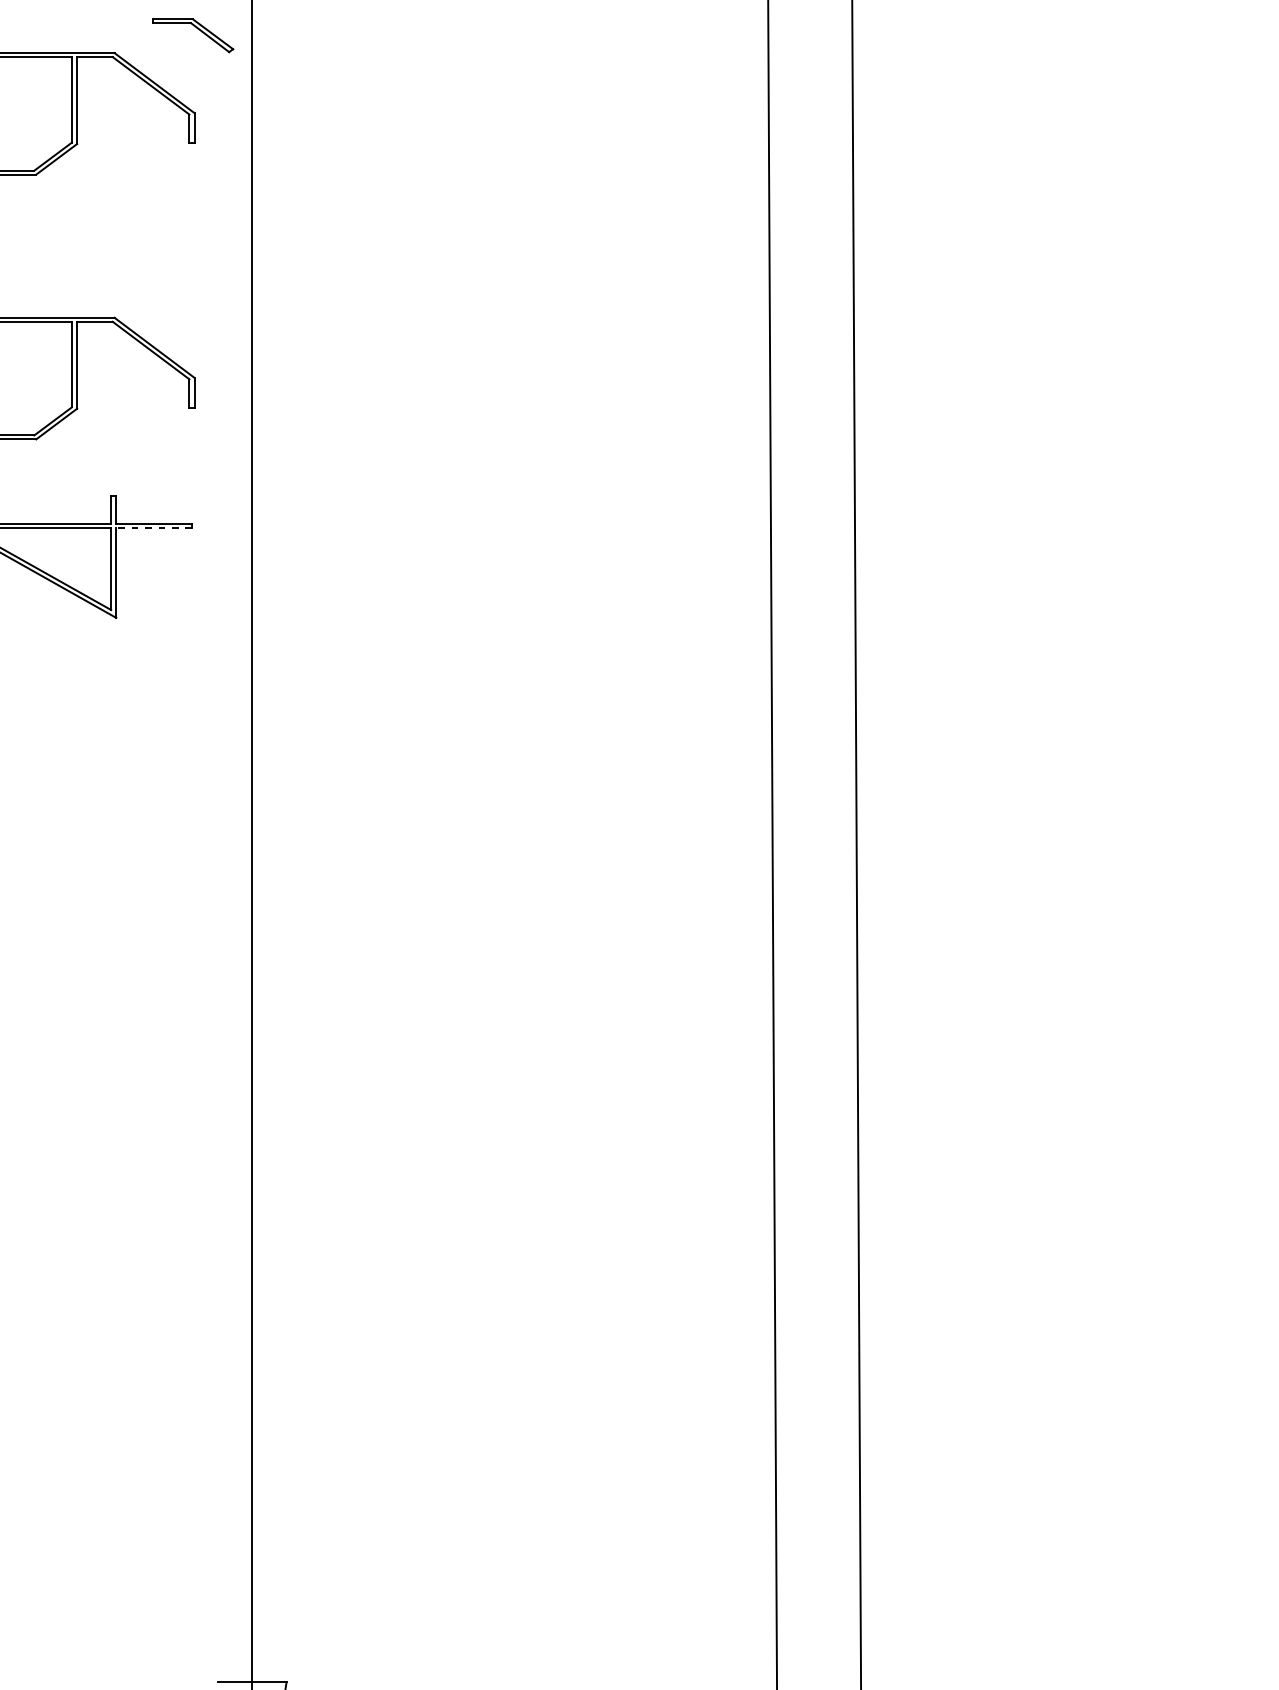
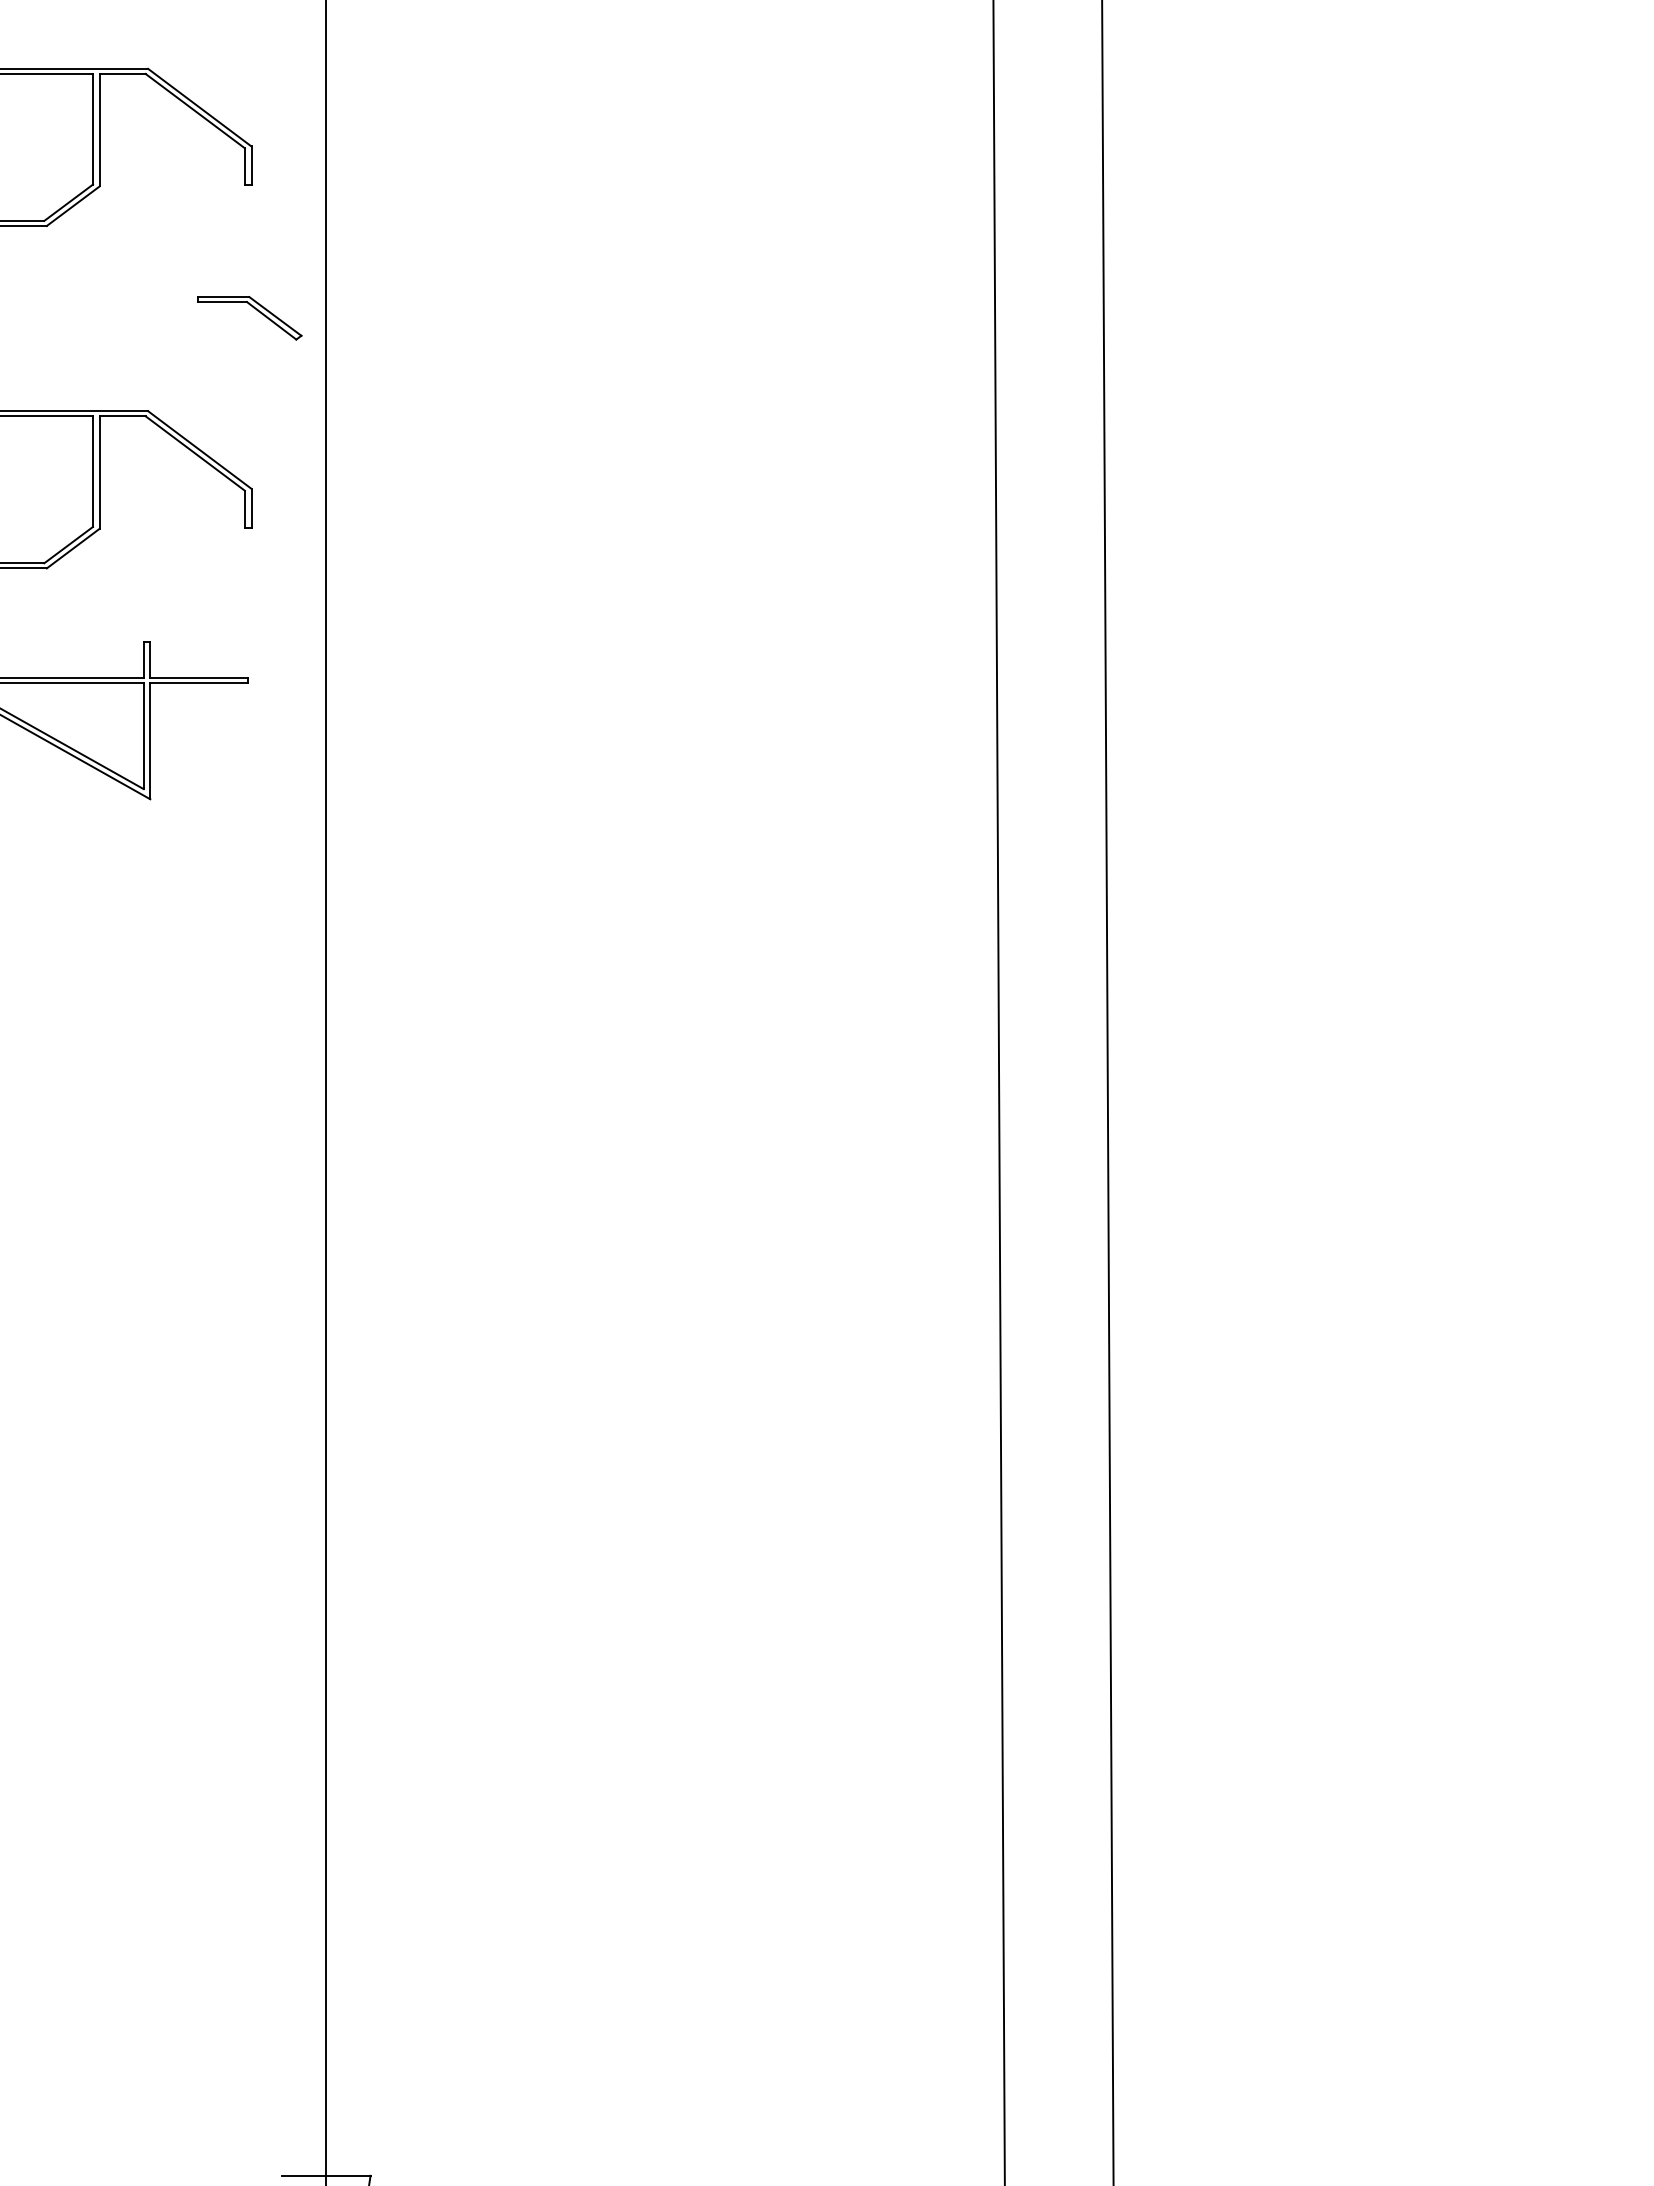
part: (198, 29) -> (256, 310), moved
line: (153, 527) -> (198, 682), dashed -> solid

